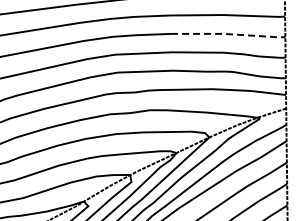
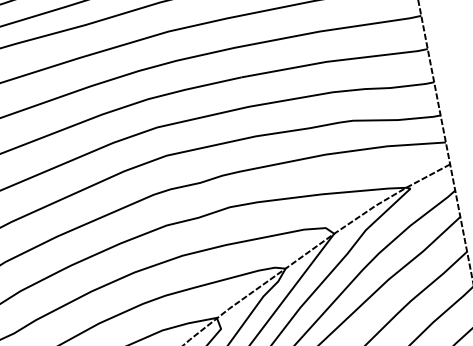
line: (228, 34) -> (334, 61), dashed -> solid

